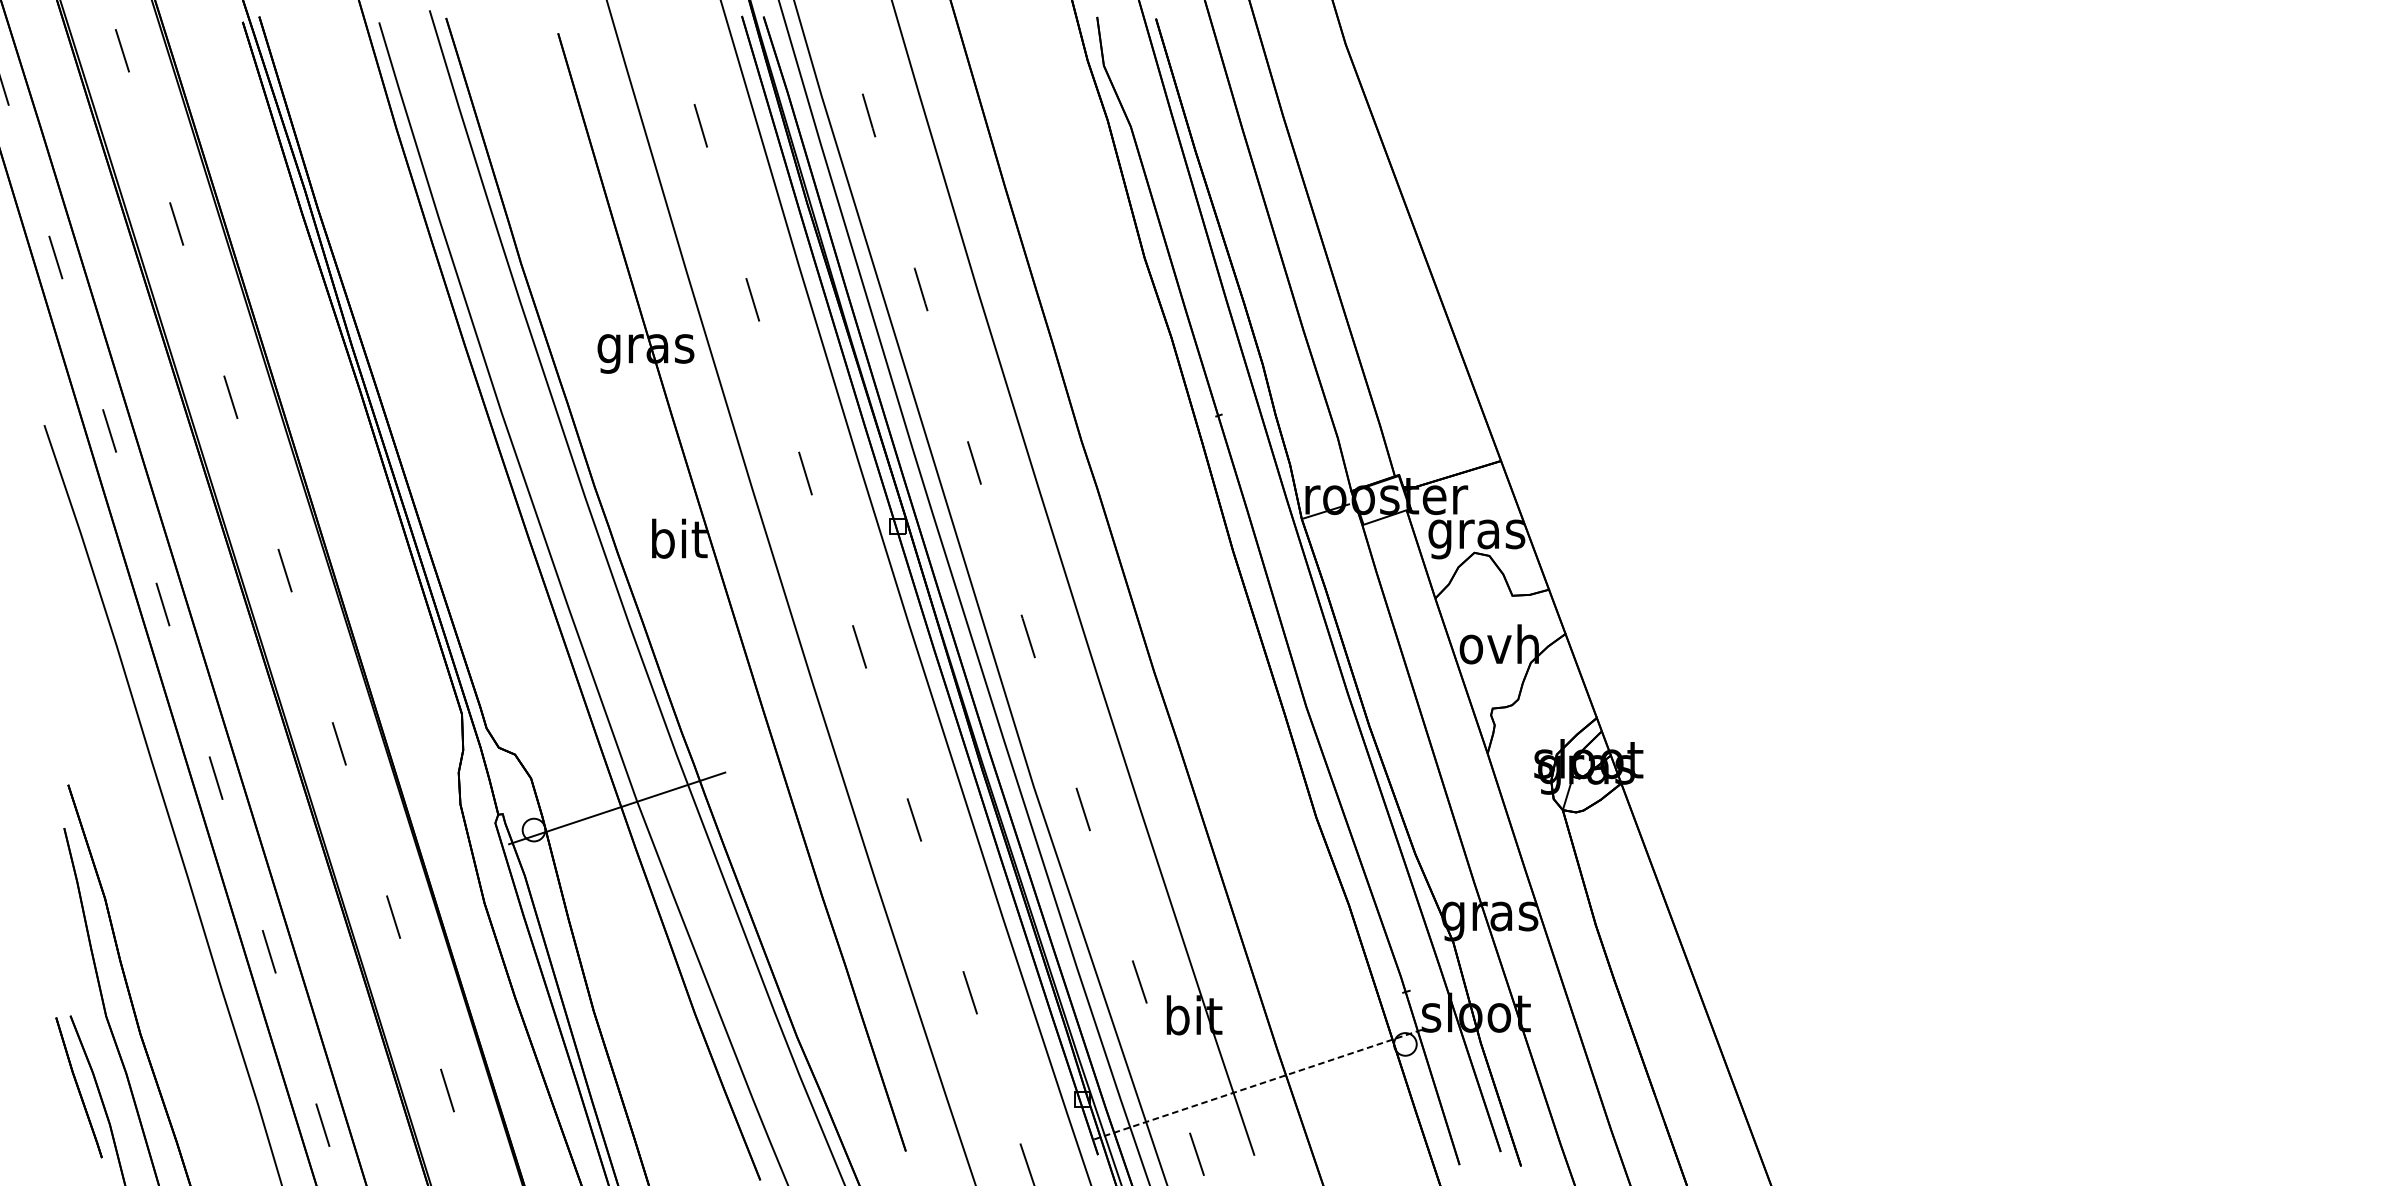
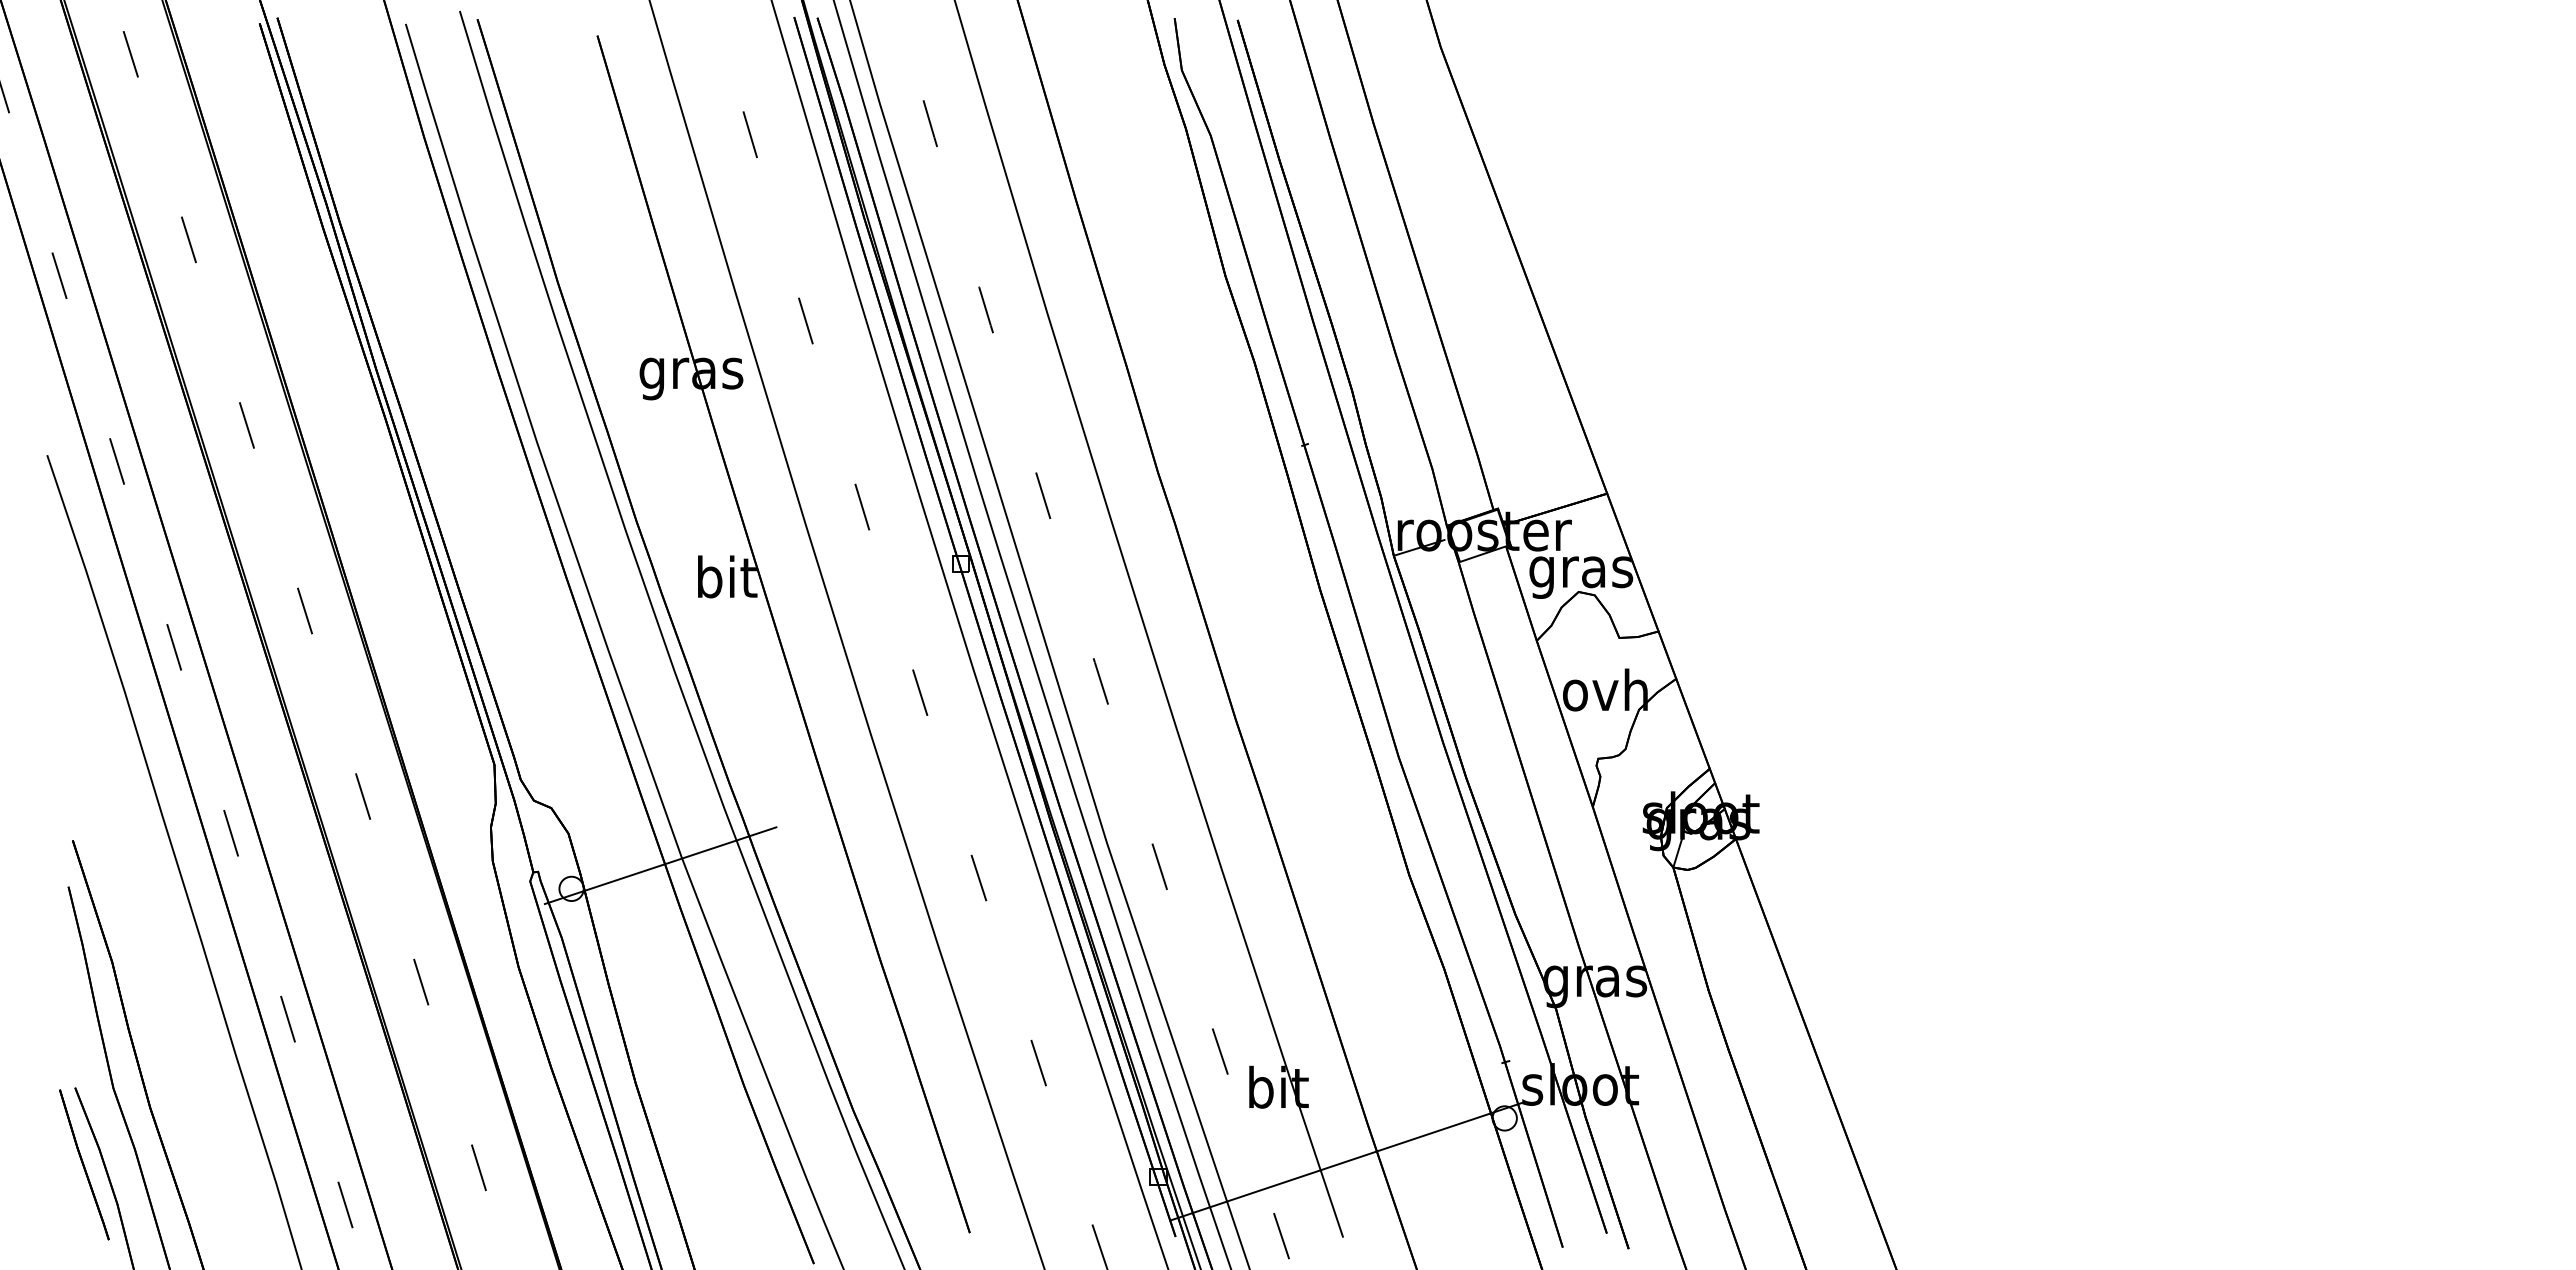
line: (1257, 1084) -> (1346, 1161), dashed -> solid

